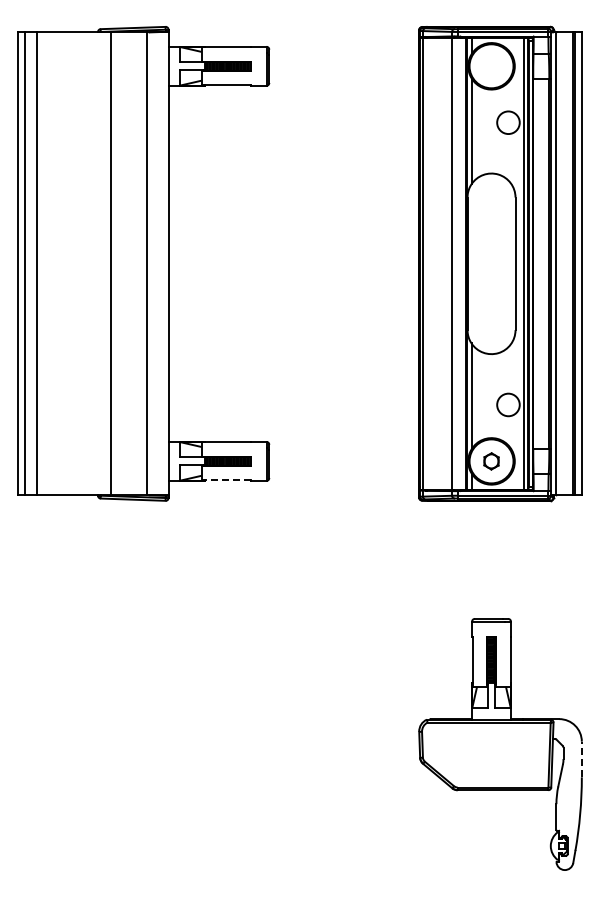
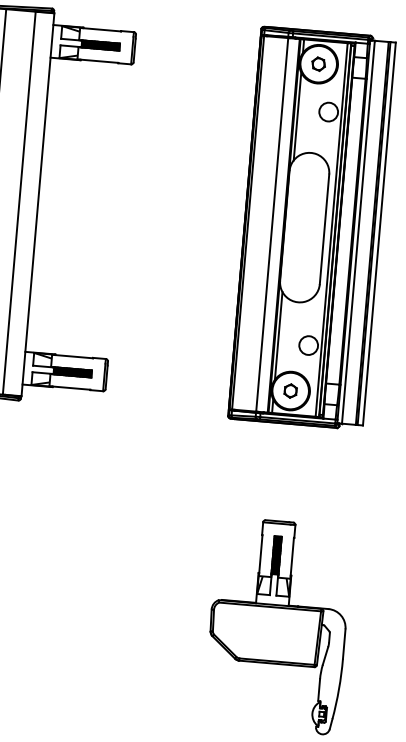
part: (491, 66) -> (318, 64), added
line: (226, 480) -> (70, 388), dashed -> solid
line: (581, 759) -> (343, 644), dashed -> solid

